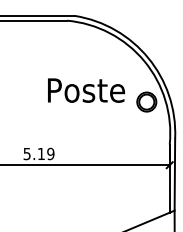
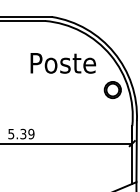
text: (86, 90) -> (63, 63), moved
text: (40, 153) -> (22, 133), 5.19 -> 5.39

